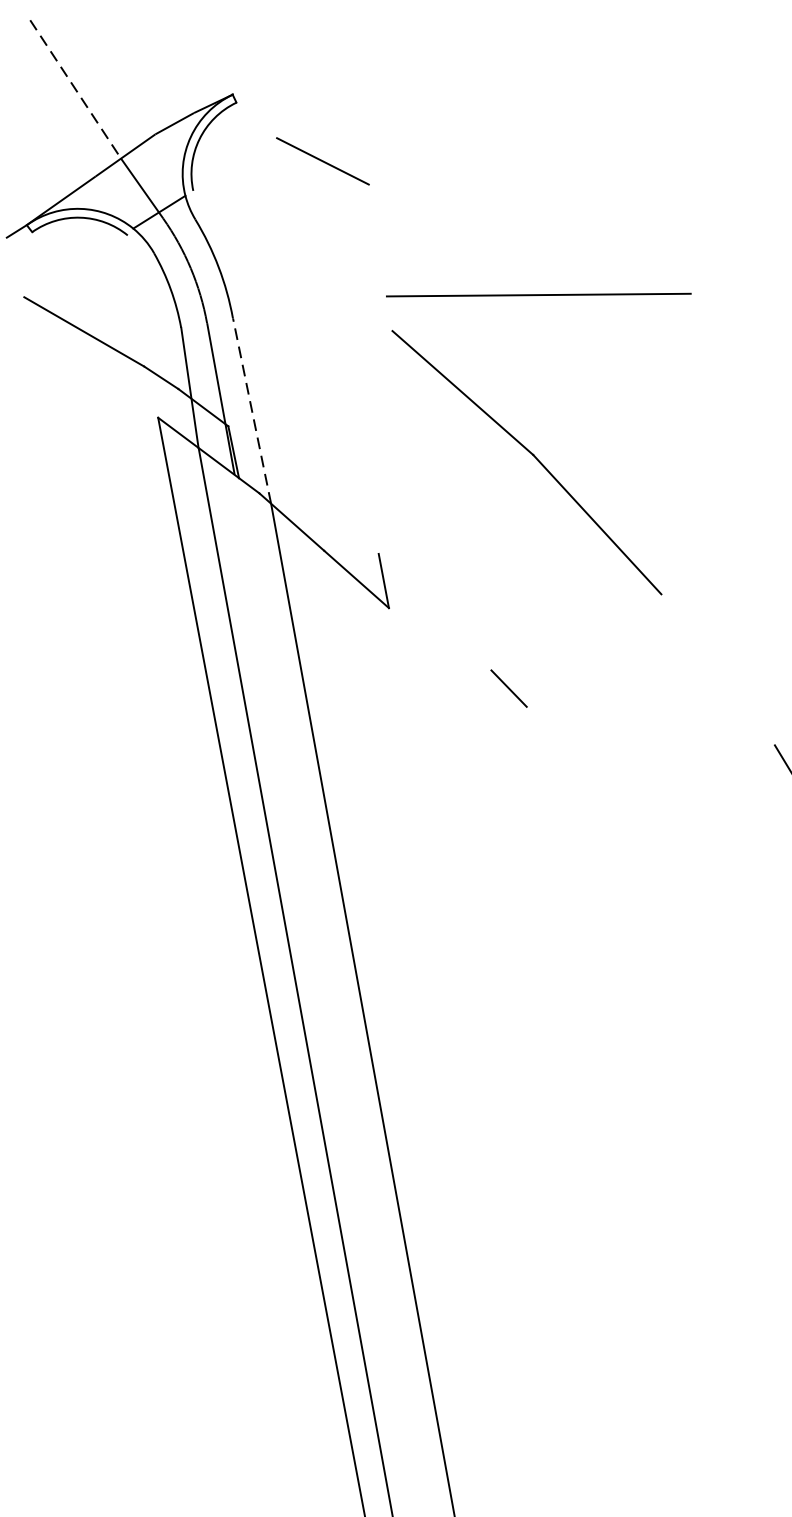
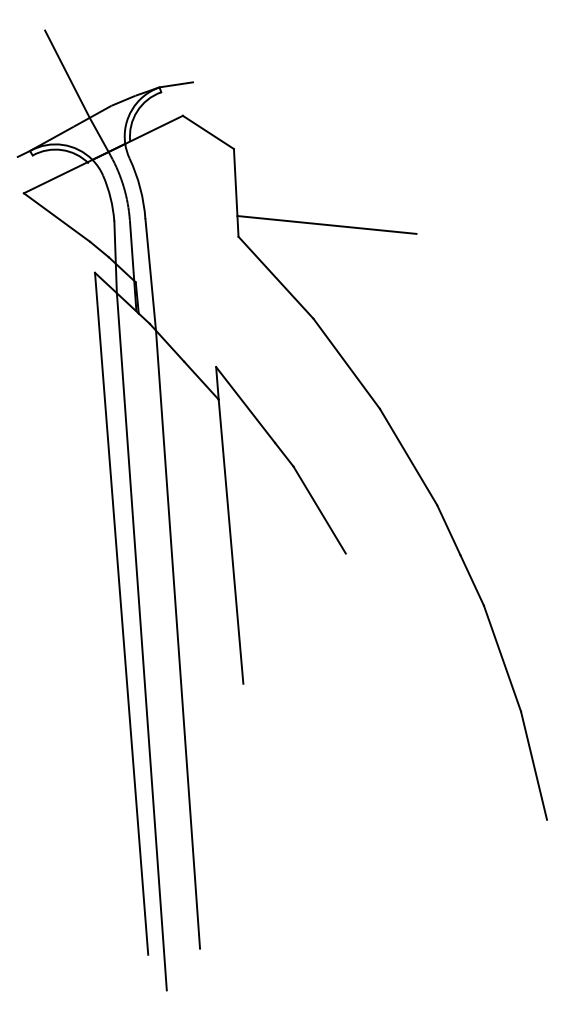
line: (260, 86) -> (176, 84), added
line: (75, 89) -> (67, 74), dashed -> solid
line: (149, 217) -> (102, 154), added
line: (379, 257) -> (235, 192), added
line: (251, 410) -> (150, 274), dashed -> solid
line: (434, 611) -> (245, 404), added
line: (717, 668) -> (408, 456), added
line: (578, 774) -> (319, 509), added
line: (434, 844) -> (230, 541), added

